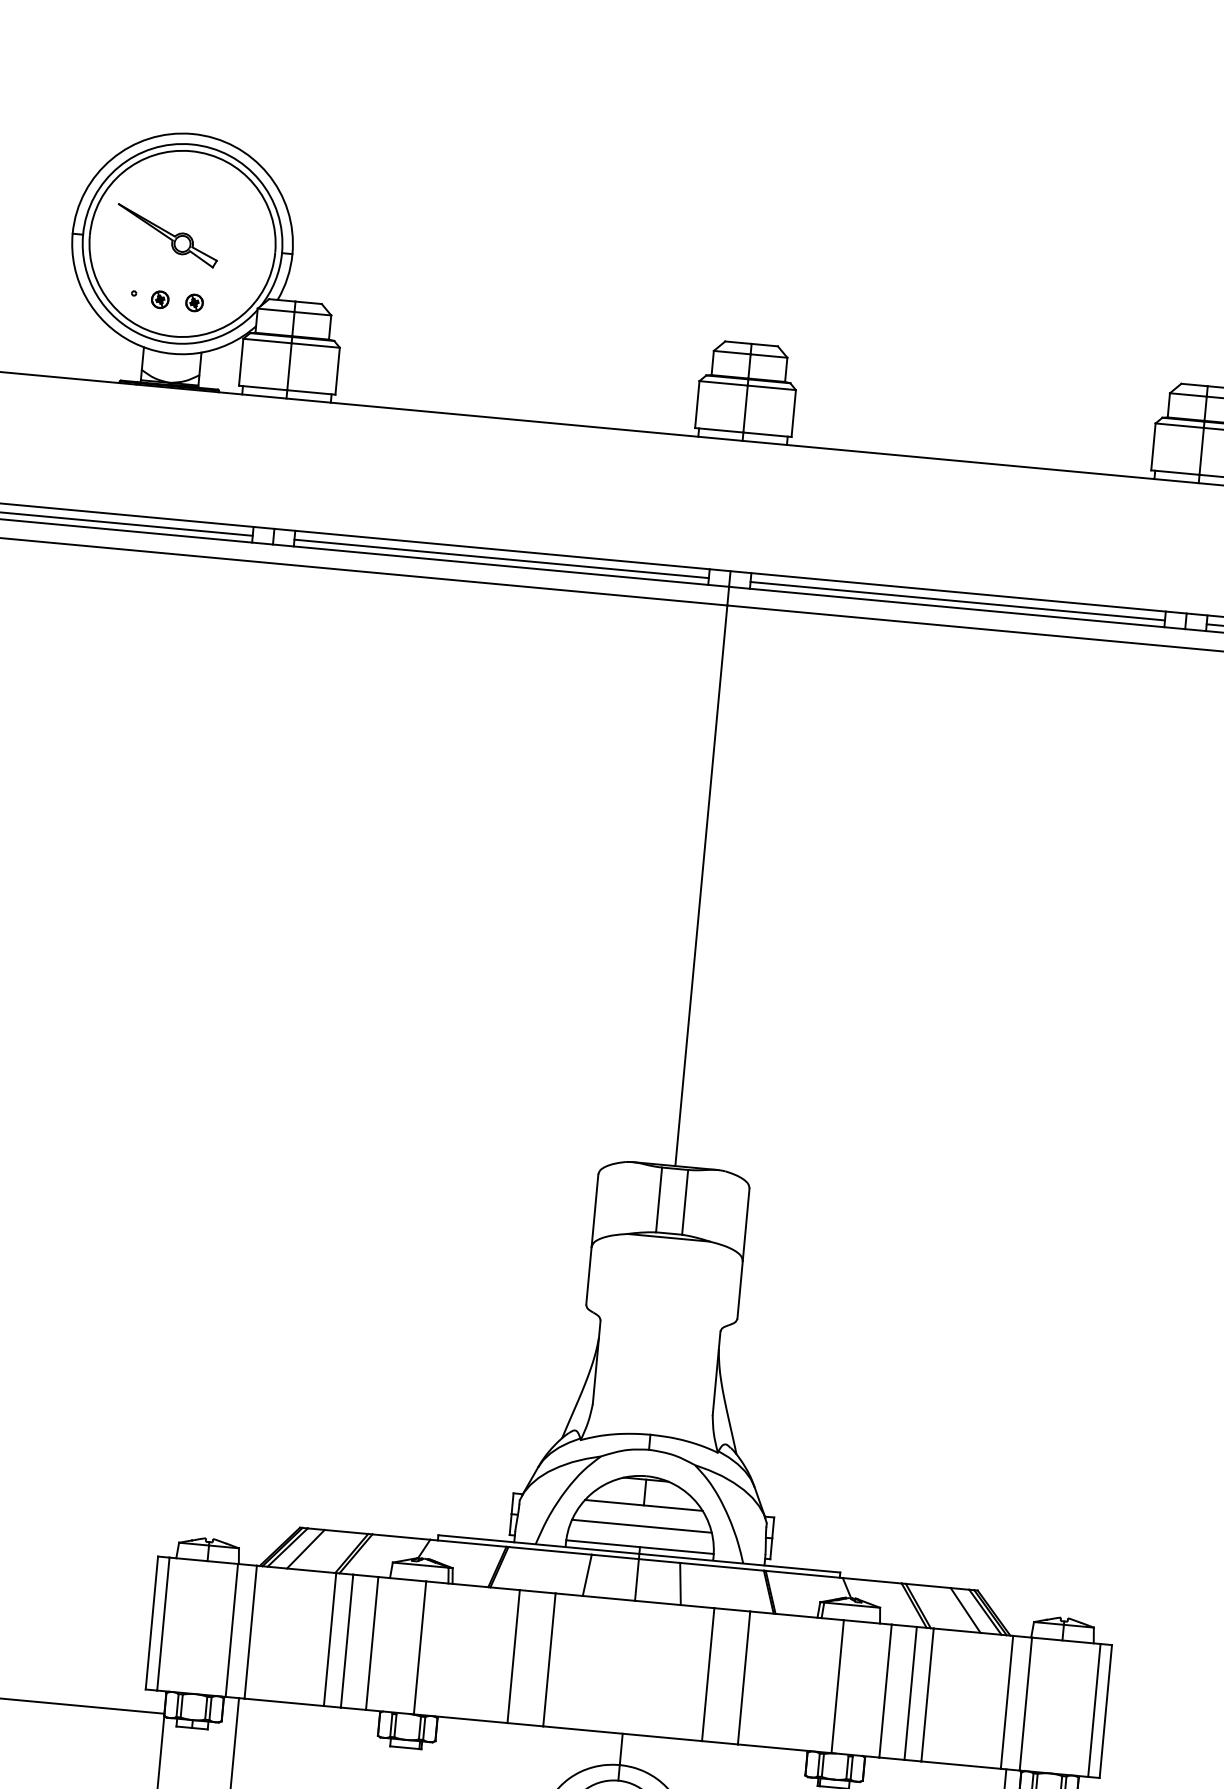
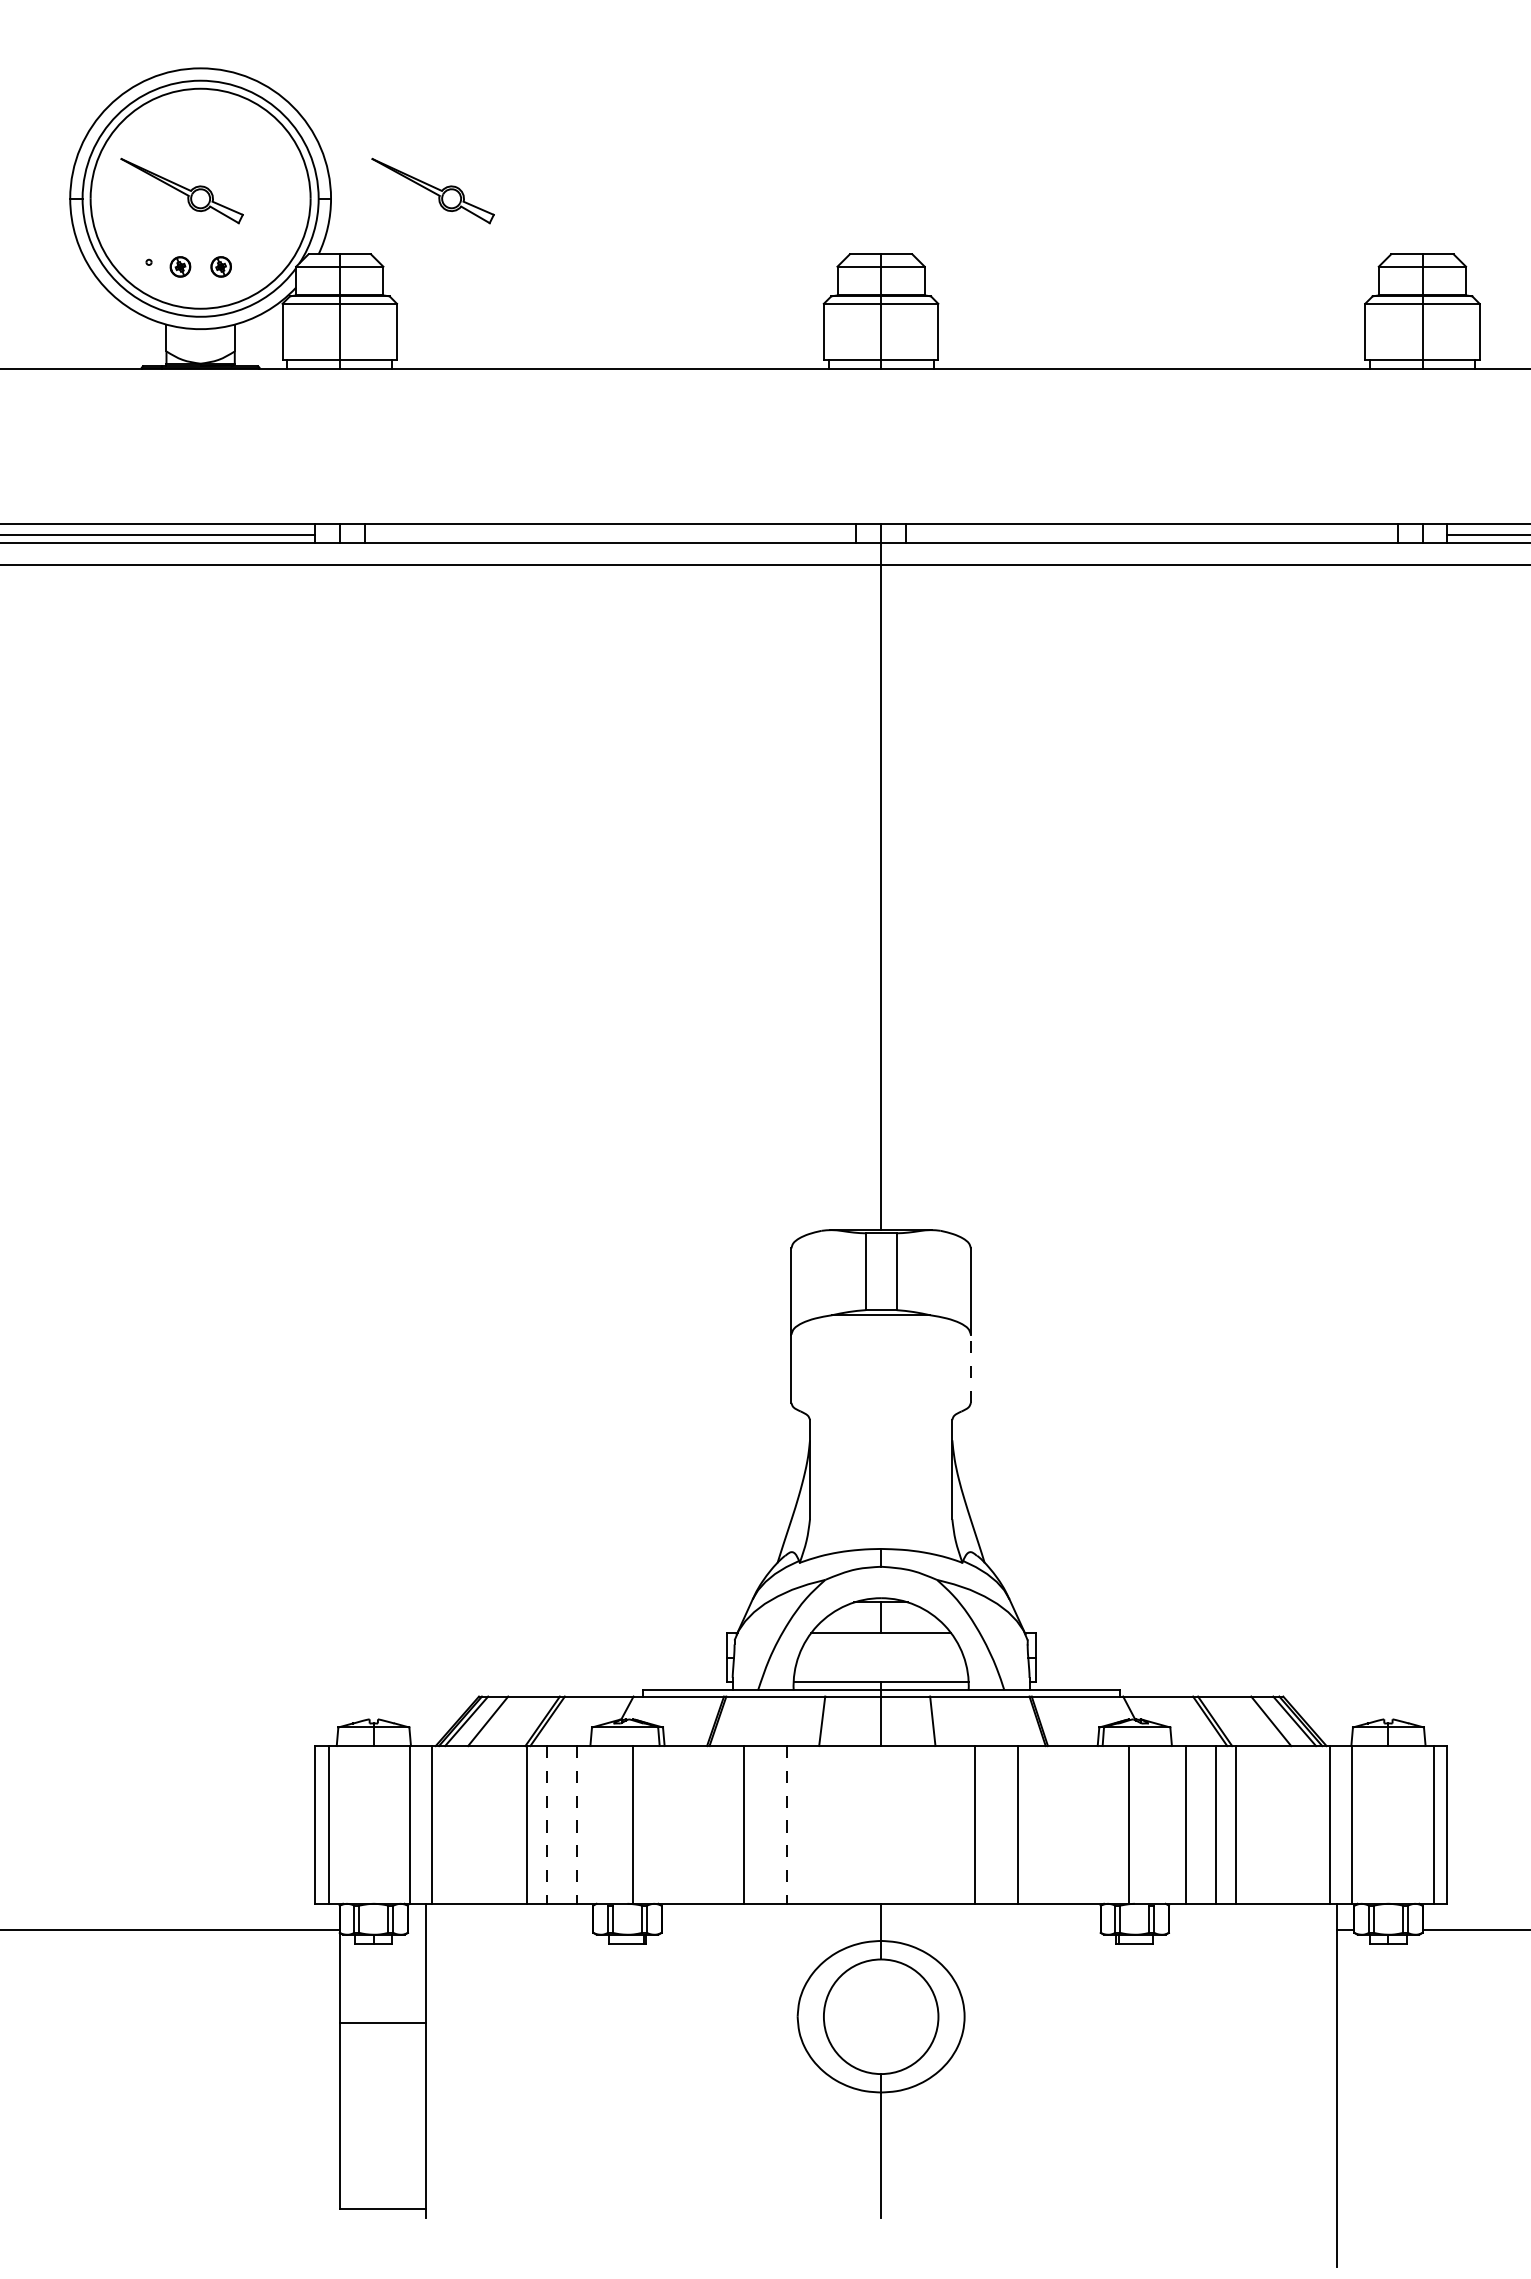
part: (378, 255) -> (432, 190), added
line: (501, 558) -> (610, 534), removed
line: (957, 601) -> (1151, 534), removed
line: (739, 1289) -> (970, 1368), solid -> dashed
line: (642, 1526) -> (881, 1657), removed
line: (346, 1640) -> (546, 1824), solid -> dashed
line: (372, 1643) -> (576, 1824), solid -> dashed
line: (549, 1659) -> (786, 1824), solid -> dashed

